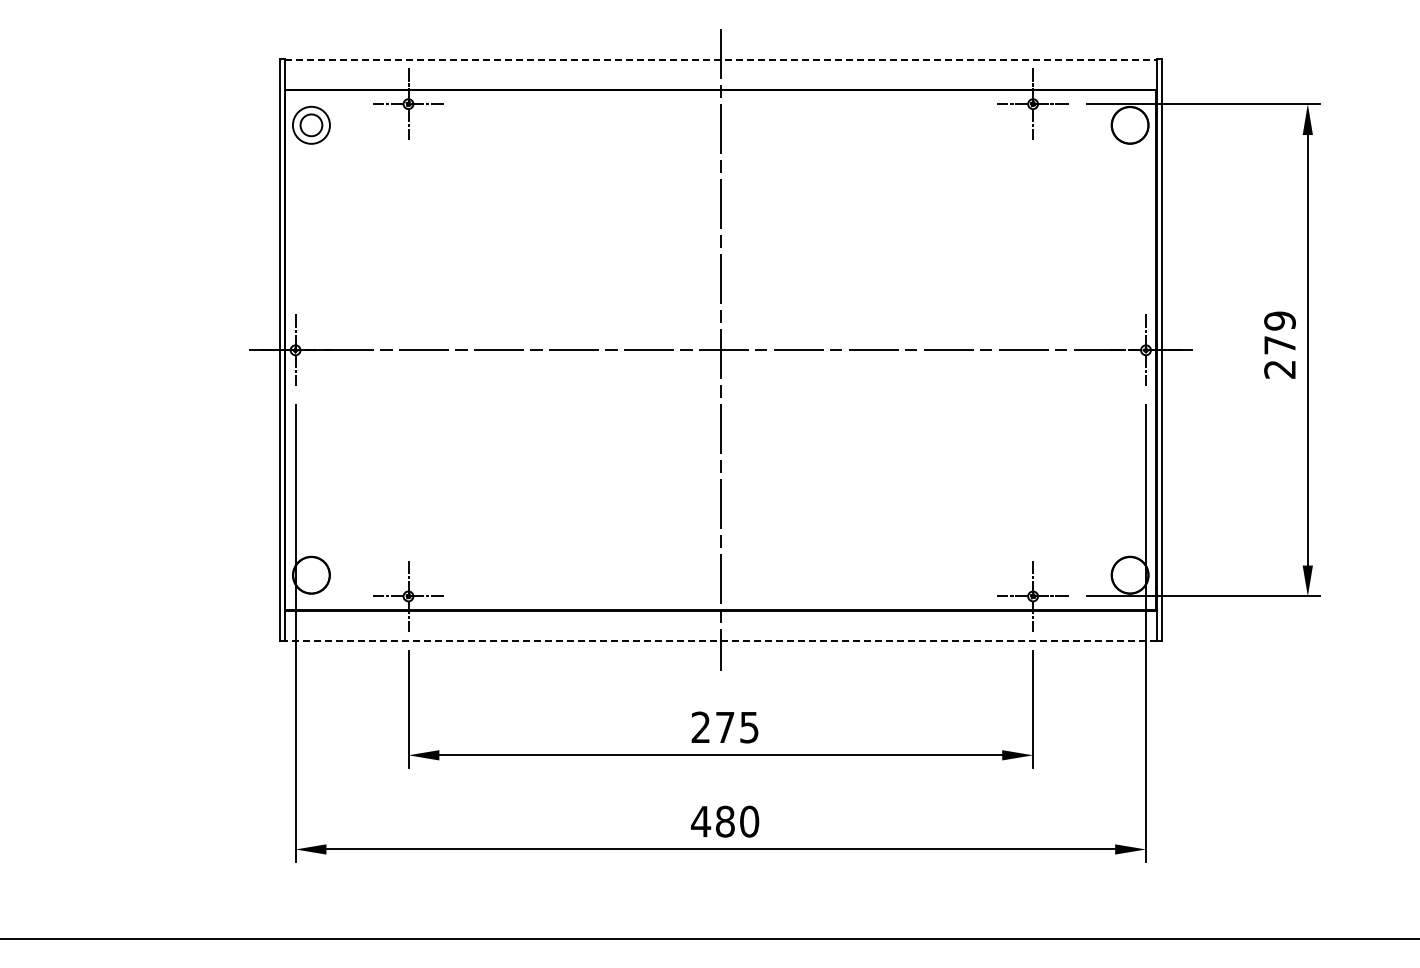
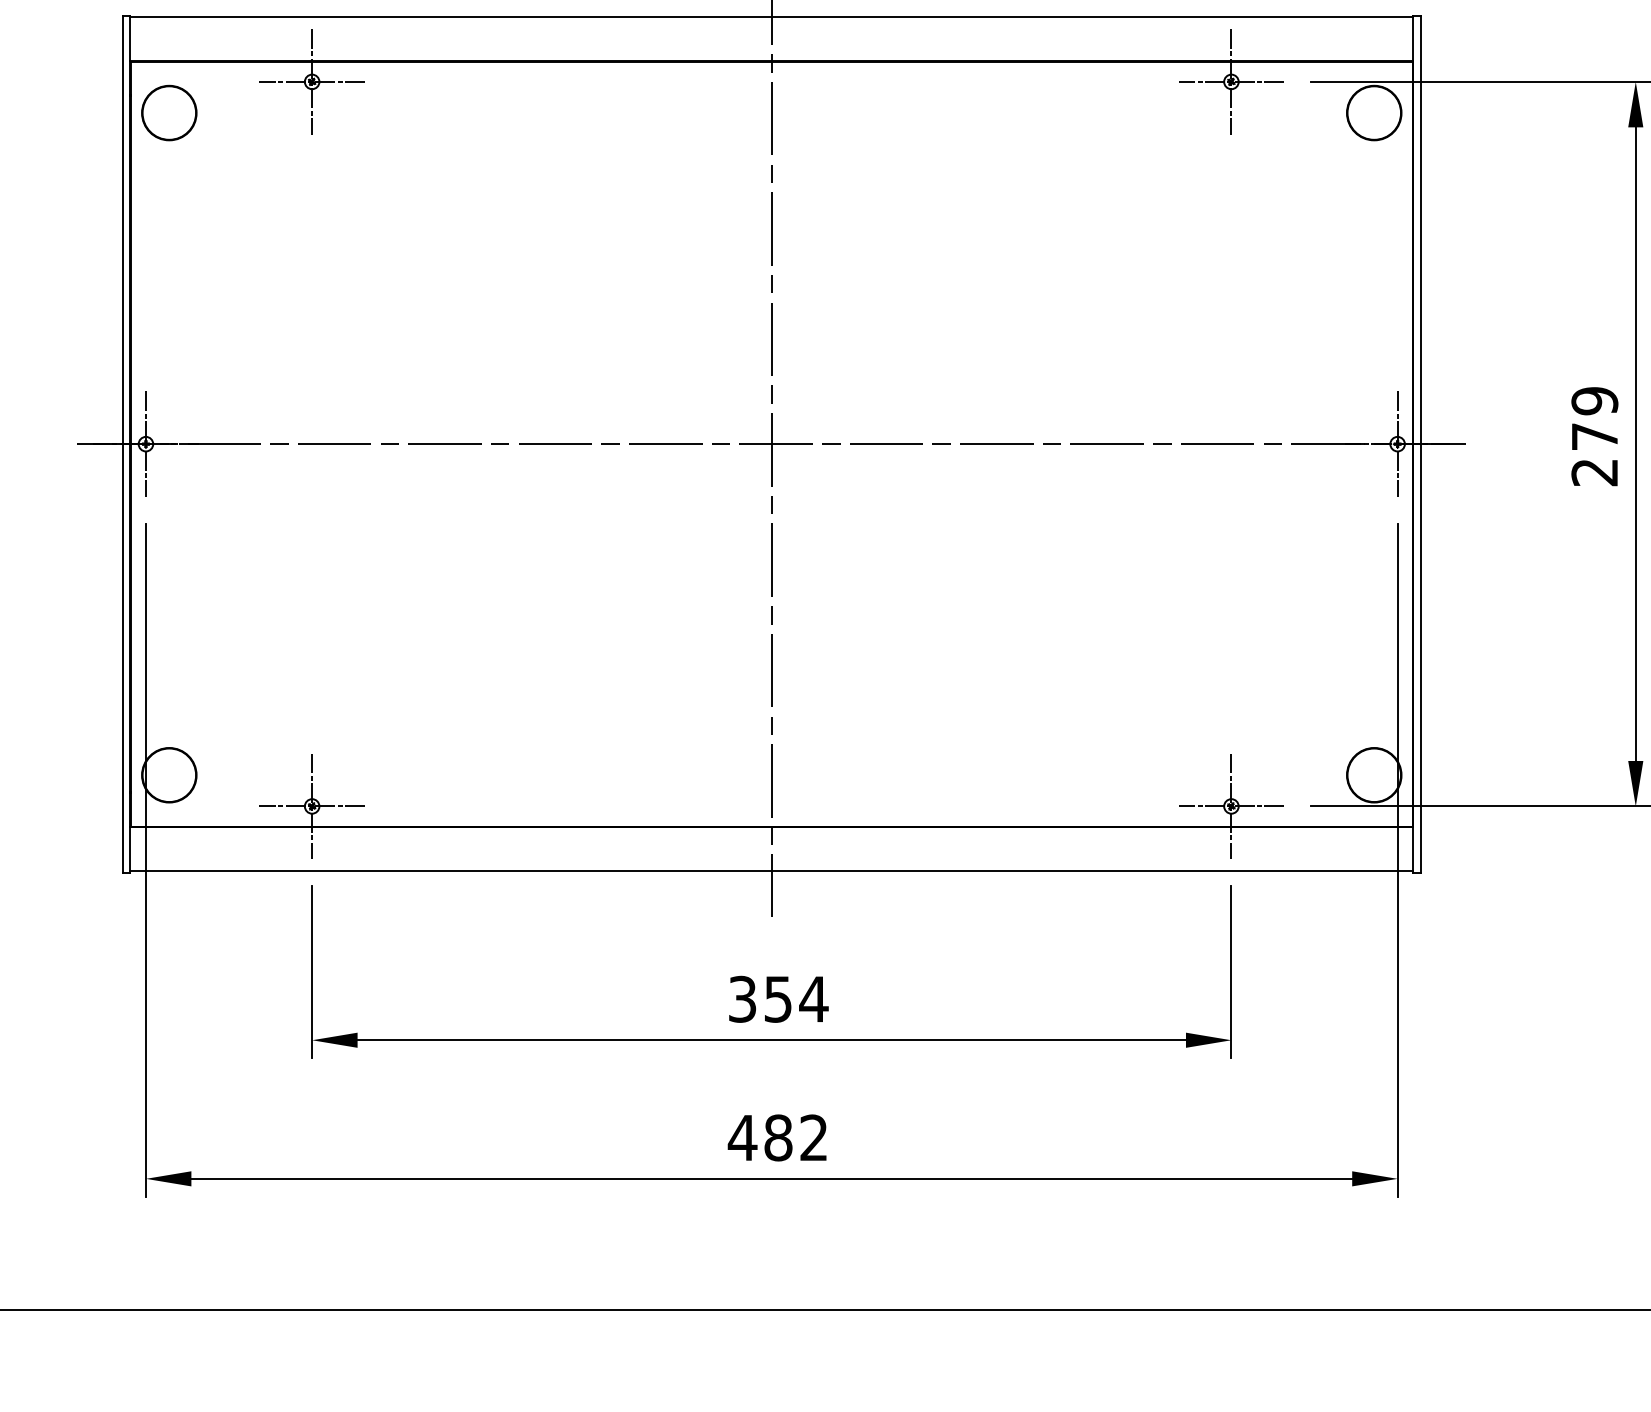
line: (720, 60) -> (771, 17), dashed -> solid
circle: (311, 125) -> (169, 113), size x1.67
line: (720, 640) -> (771, 871), dashed -> solid
text: (725, 727) -> (778, 999), 275 -> 354
text: (749, 821) -> (814, 1137), 480 -> 482

